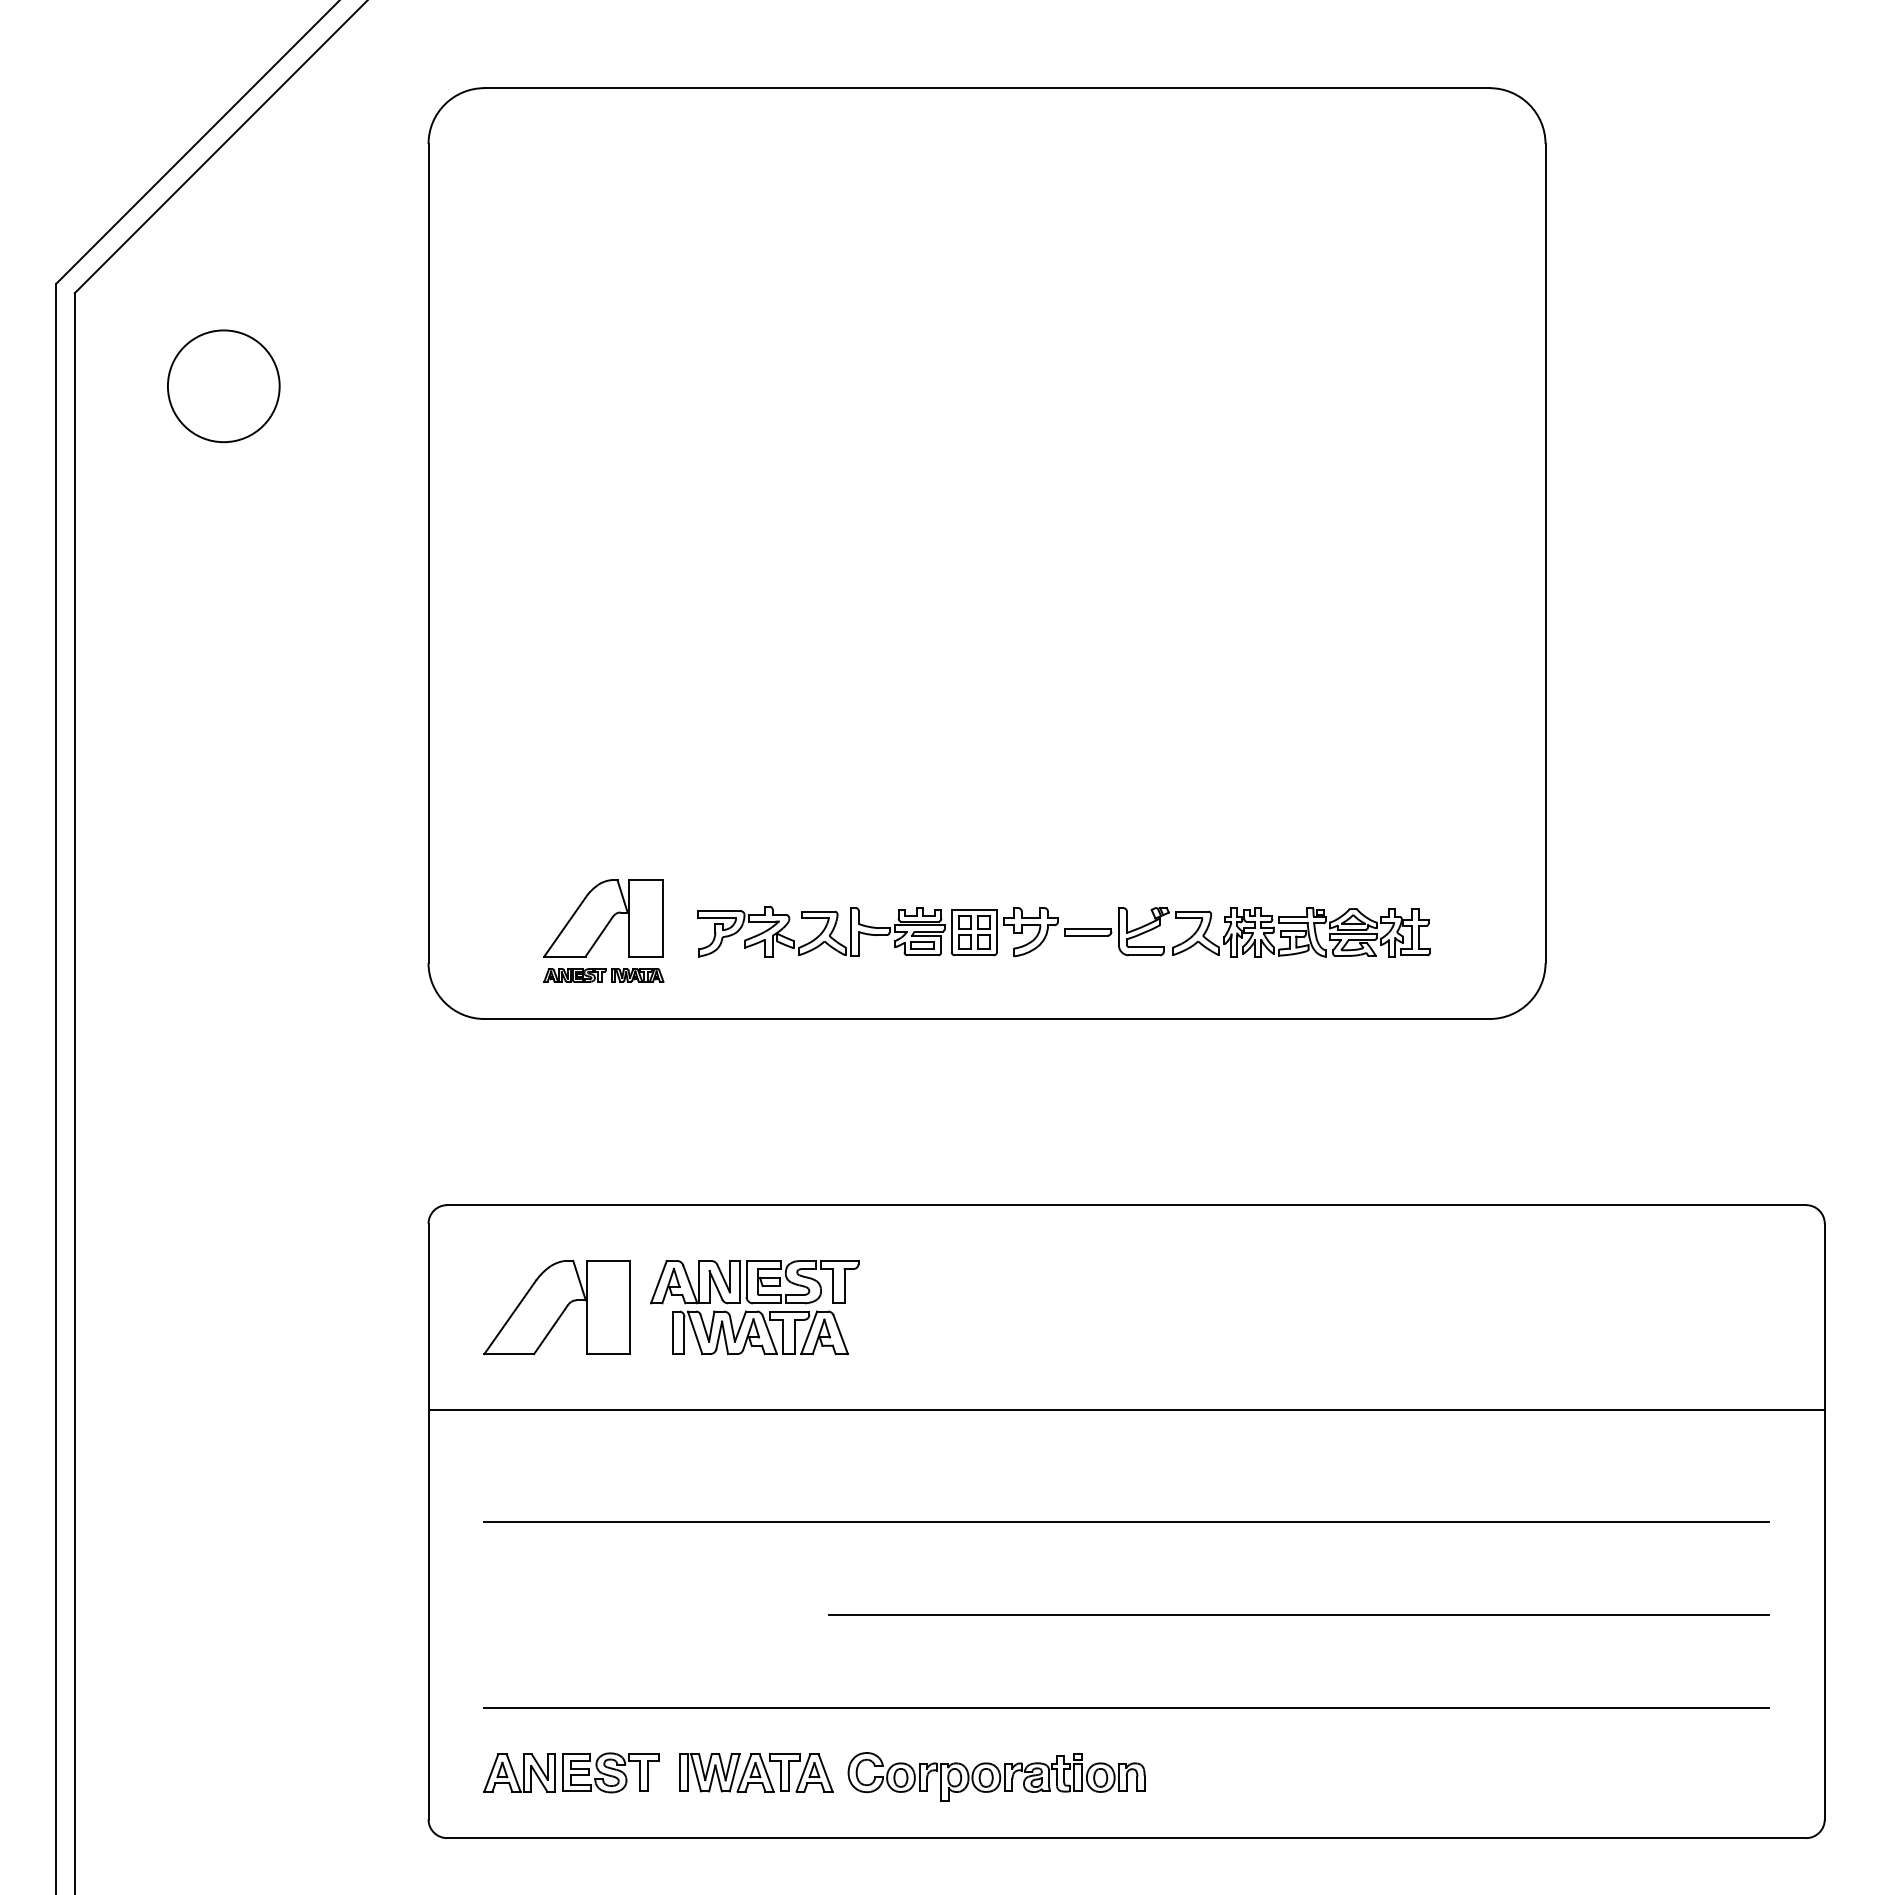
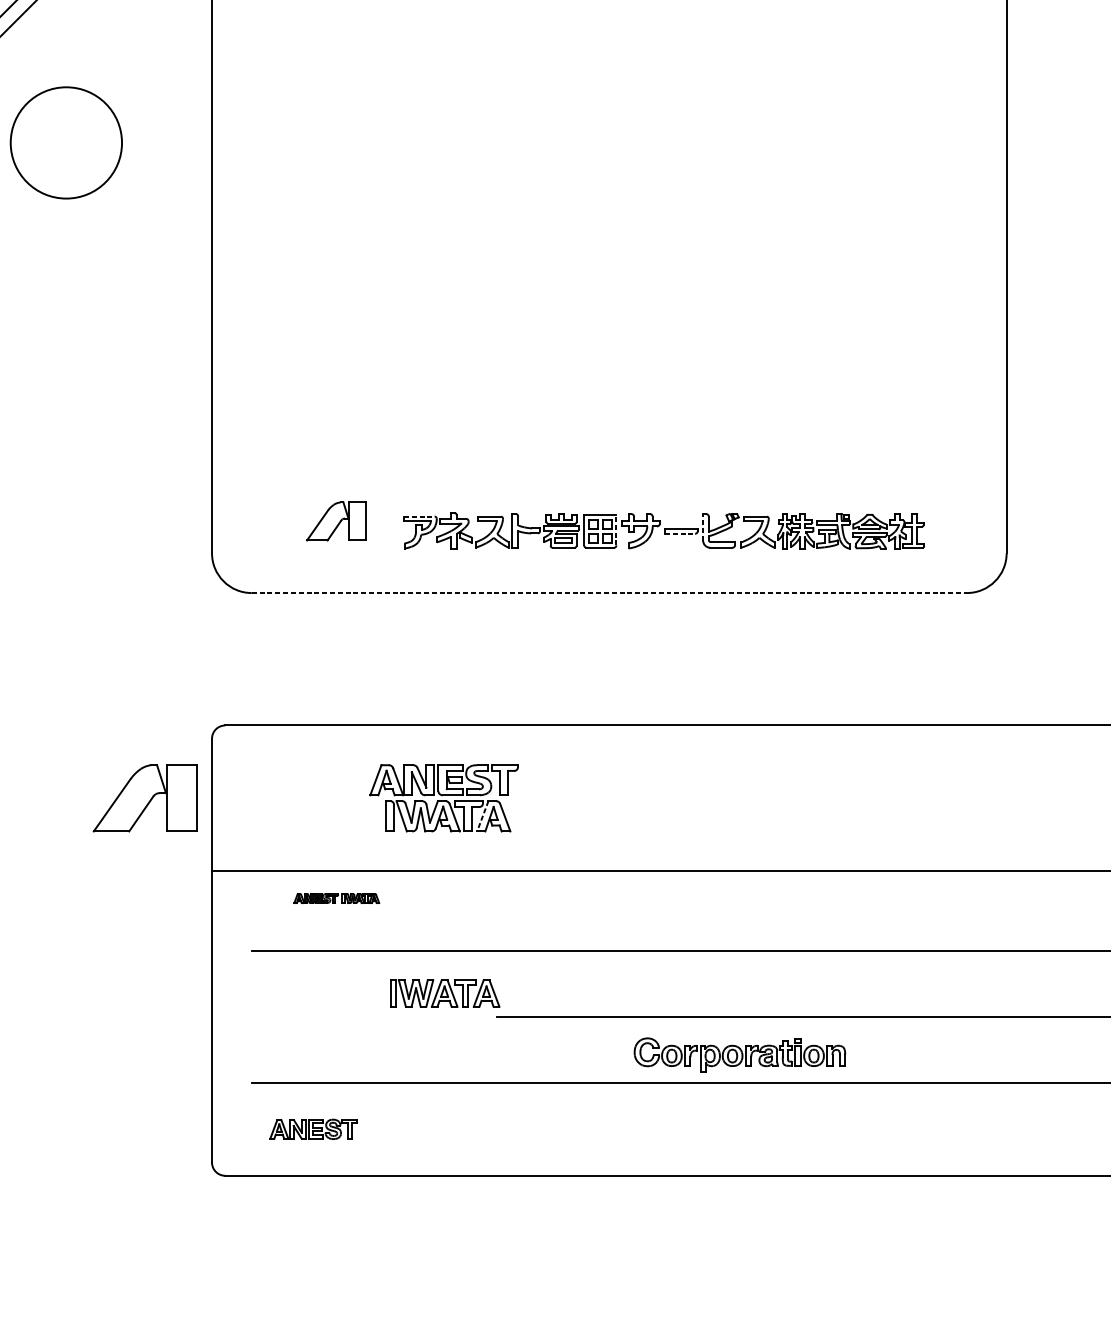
circle: (223, 386) -> (66, 143), size x1.4
line: (719, 911) -> (419, 516), solid -> dashed
part: (603, 918) -> (336, 521), size x0.7
line: (1118, 926) -> (702, 527), solid -> dashed
line: (997, 930) -> (616, 530), solid -> dashed
line: (1086, 935) -> (680, 533), solid -> dashed
part: (603, 975) -> (336, 898), moved
line: (987, 1019) -> (609, 593), solid -> dashed
part: (556, 1307) -> (145, 798), moved
line: (809, 1332) -> (483, 816), solid -> dashed
part: (571, 1772) -> (313, 1129), size x0.7
part: (756, 1772) -> (445, 993), moved
part: (996, 1776) -> (739, 1055), moved

